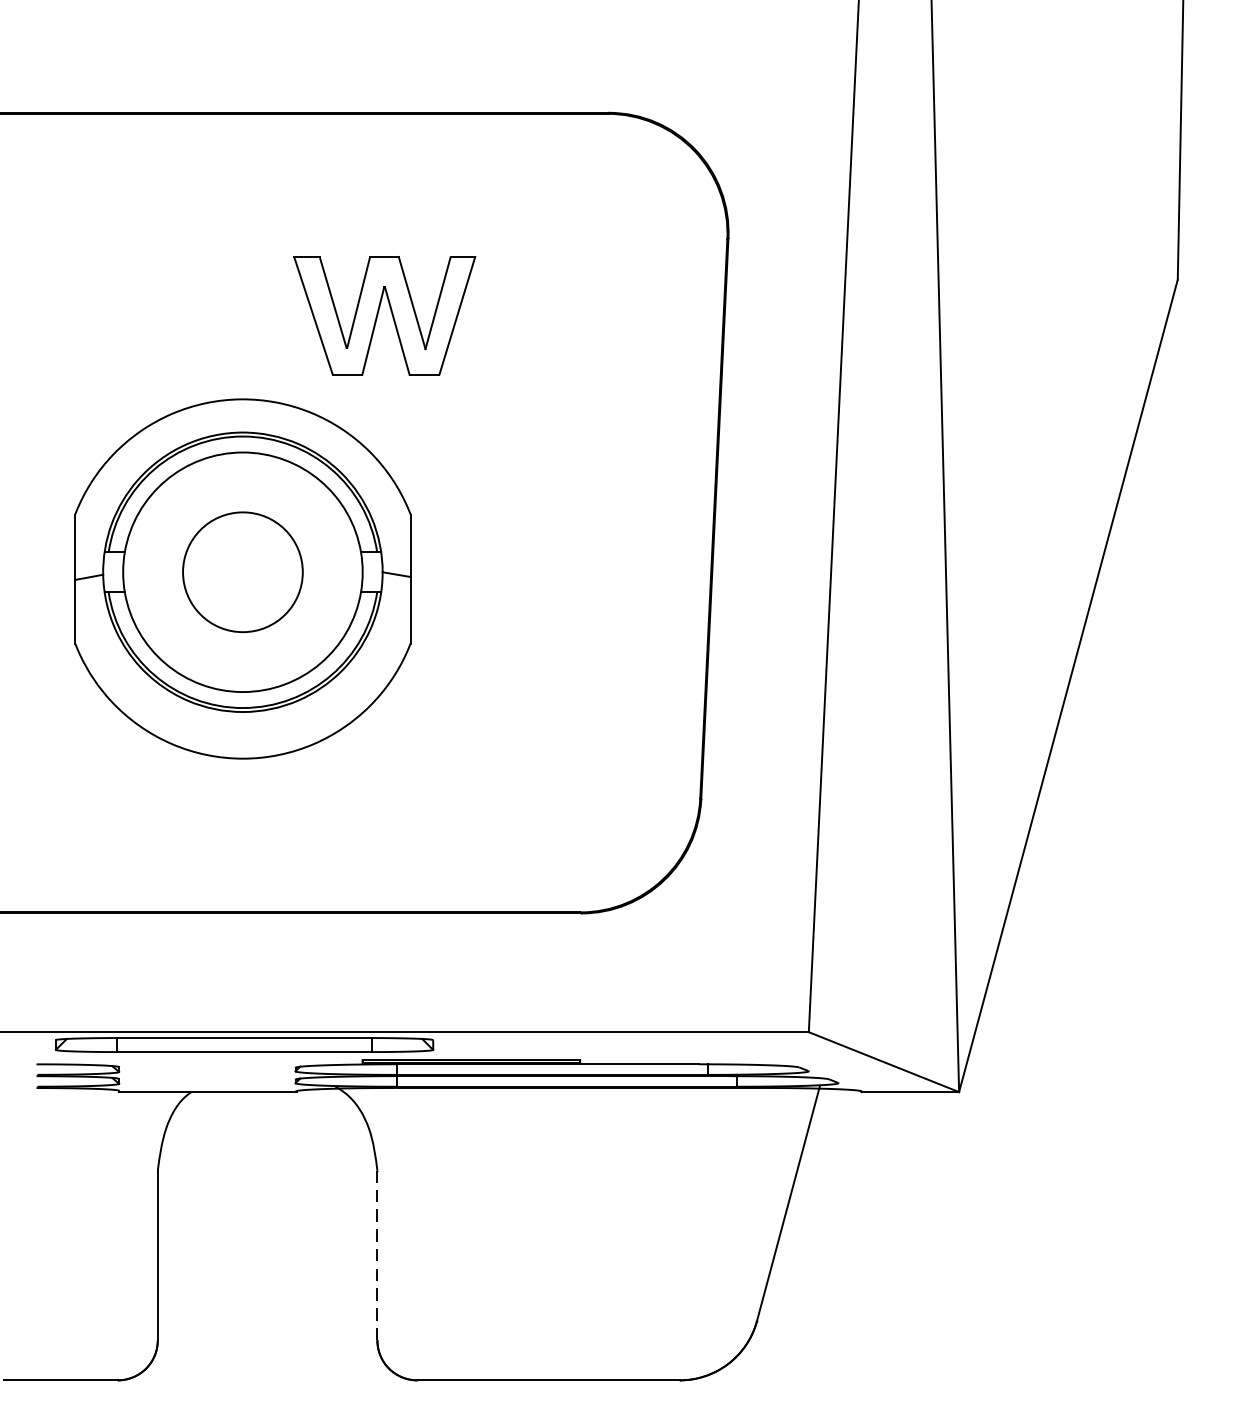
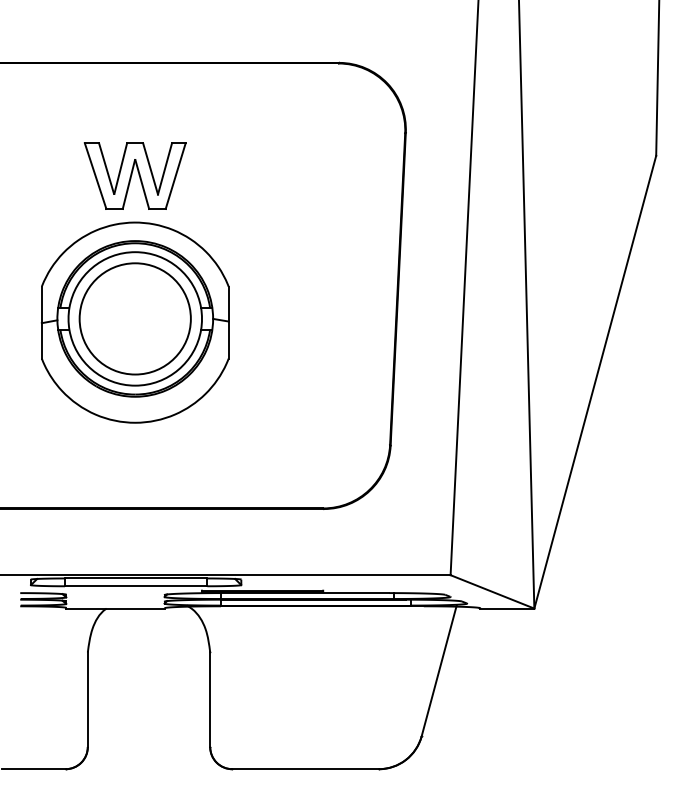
part: (383, 314) -> (134, 175), moved
circle: (241, 571) -> (134, 318), size x1.67
line: (377, 1255) -> (210, 699), dashed -> solid

